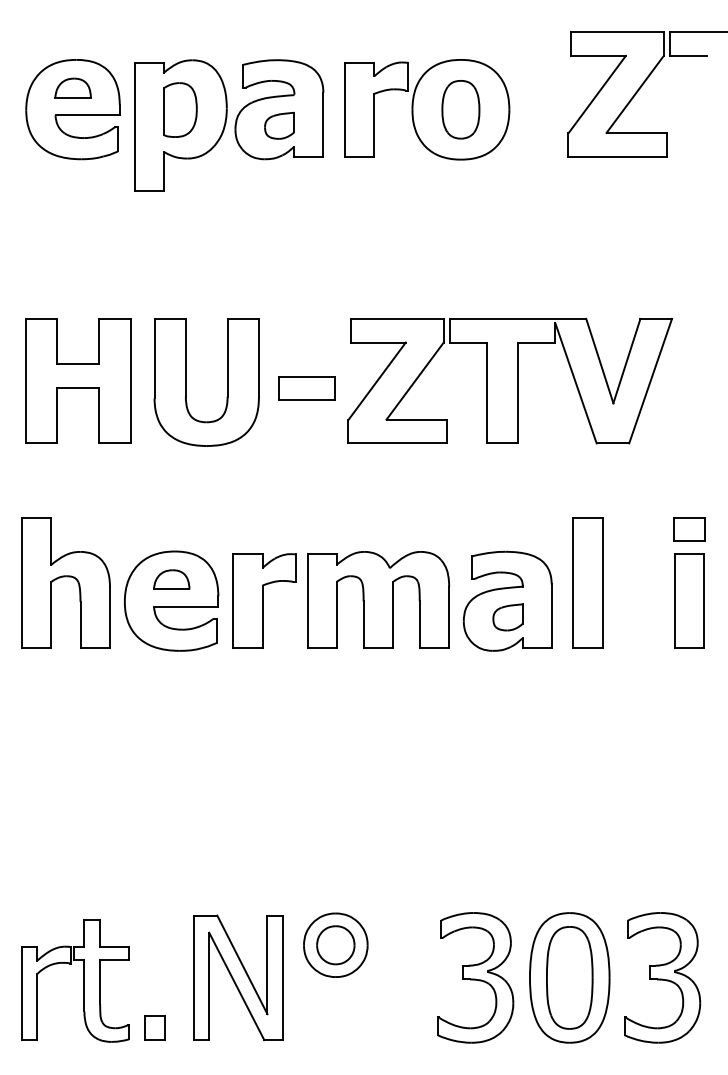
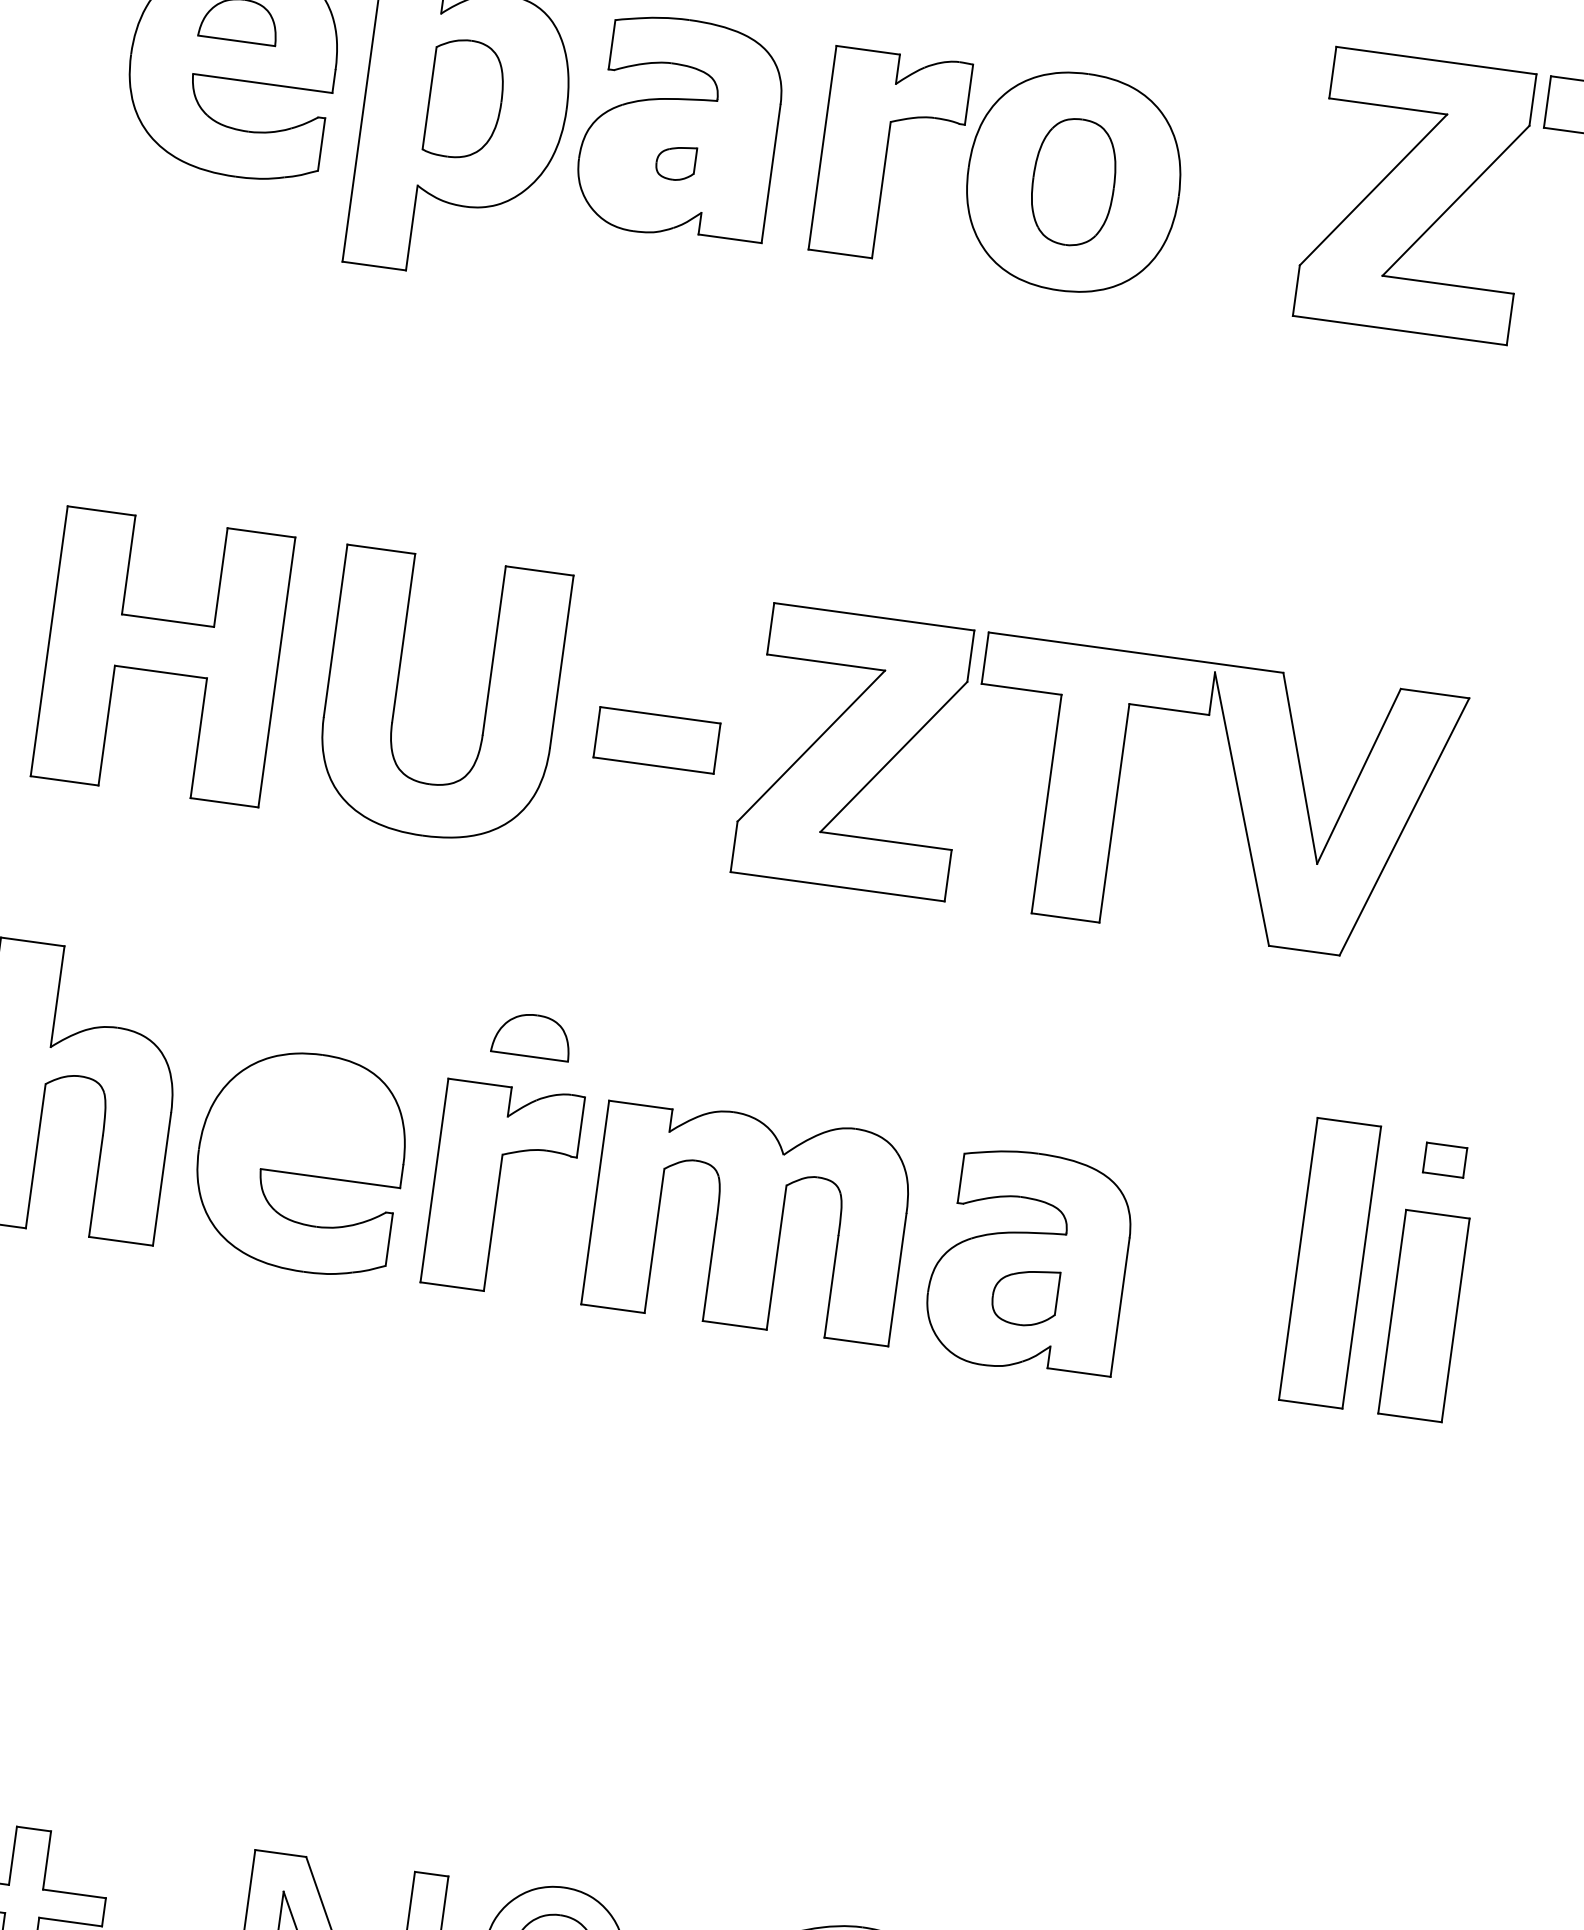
part: (279, 125) -> (675, 162), size x0.6
part: (689, 529) -> (1444, 1160), size x0.6
part: (171, 579) -> (531, 1035), moved
part: (587, 582) -> (1329, 1261), moved

